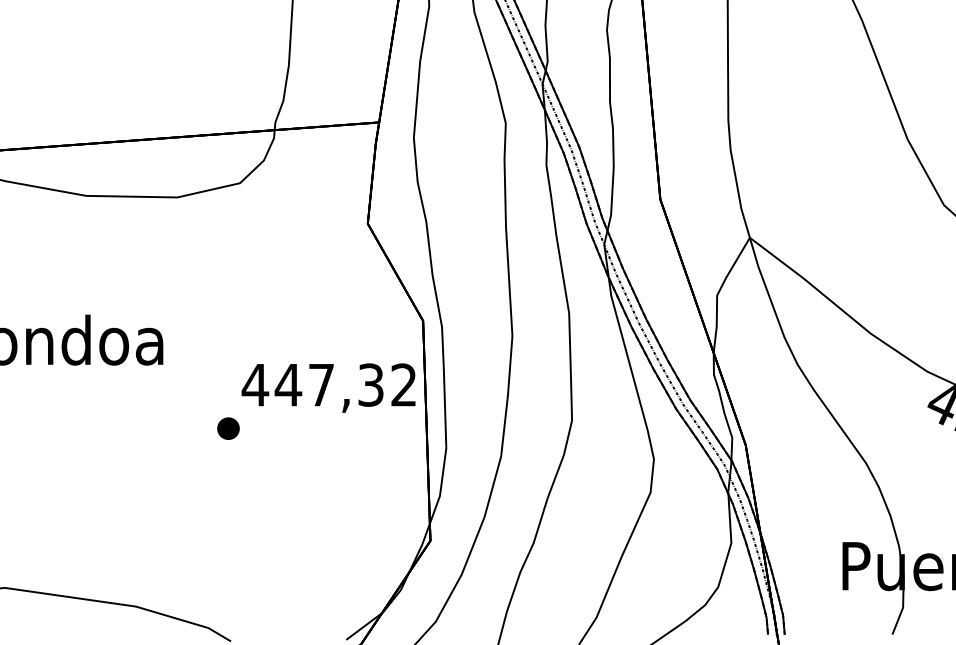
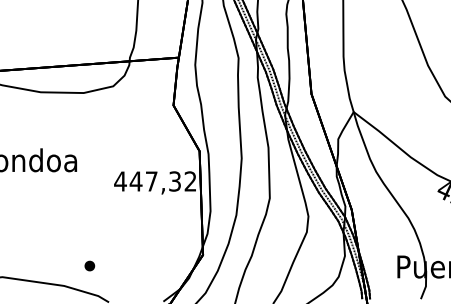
part: (227, 427) -> (89, 265), moved

